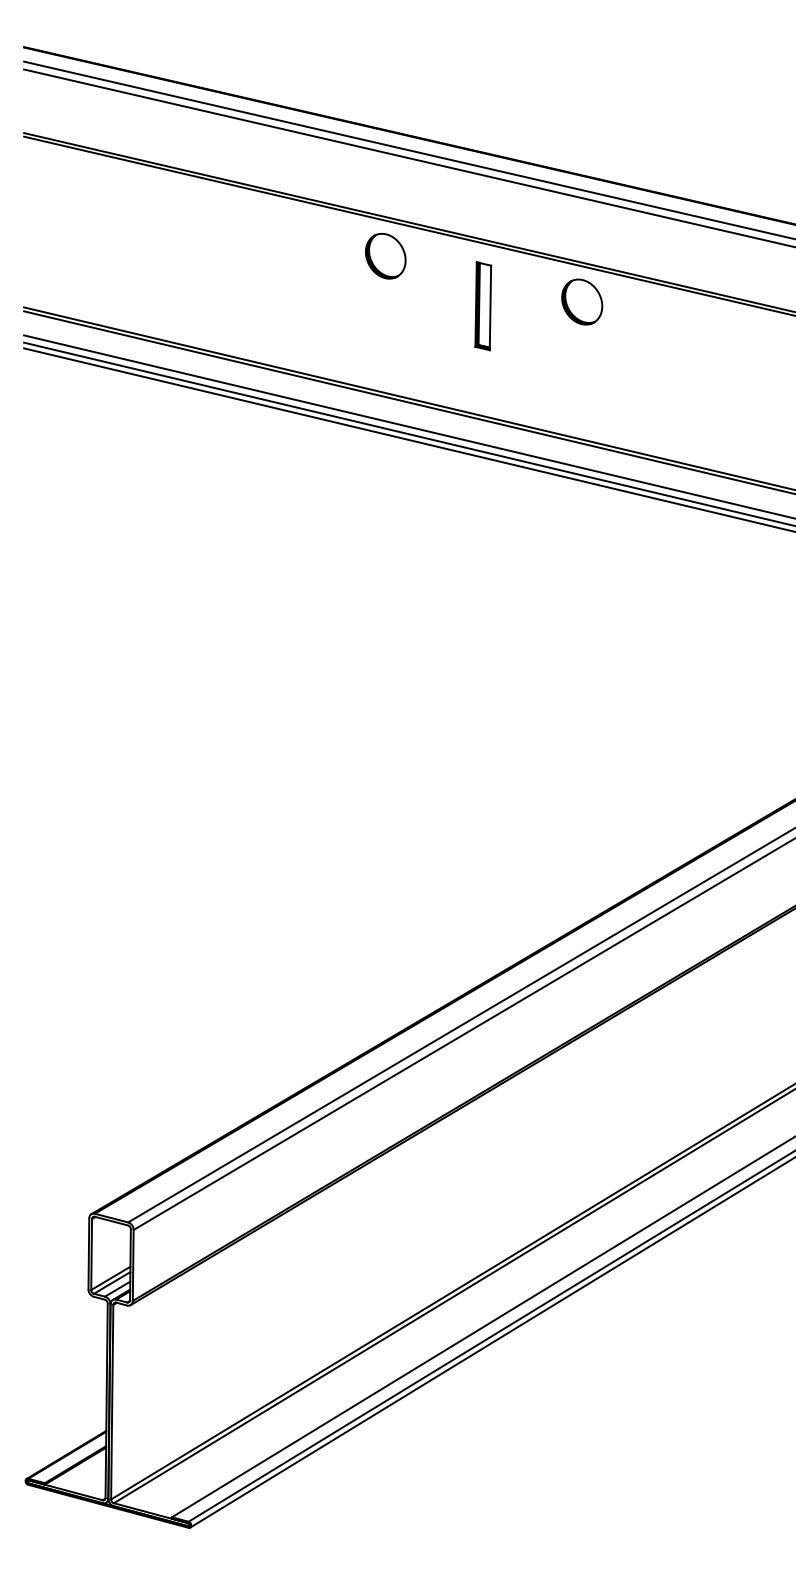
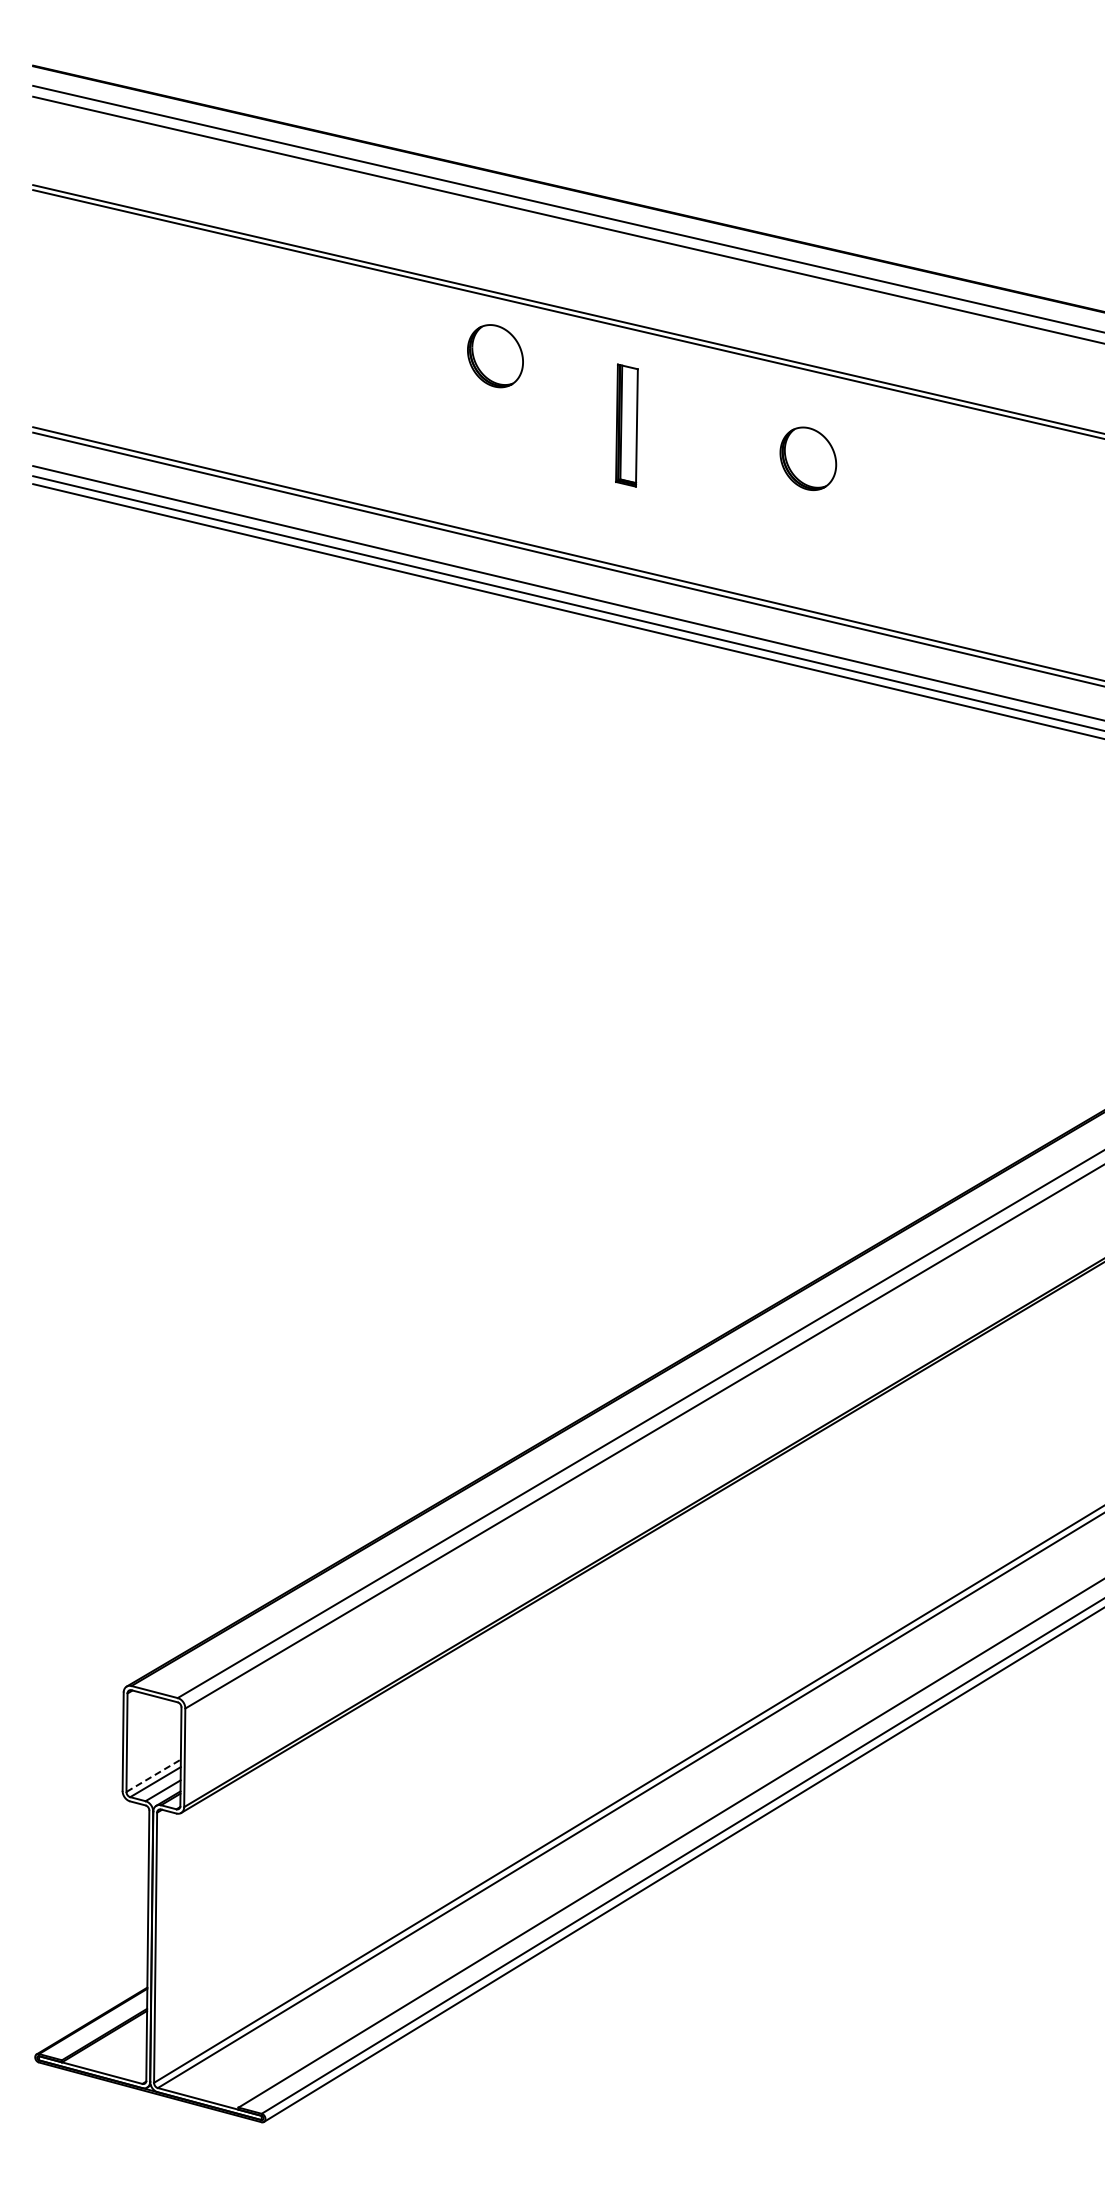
part: (385, 256) -> (495, 356), moved
part: (582, 301) -> (808, 458), moved
part: (482, 306) -> (626, 425), moved
line: (110, 1278) -> (153, 1775), solid -> dashed

